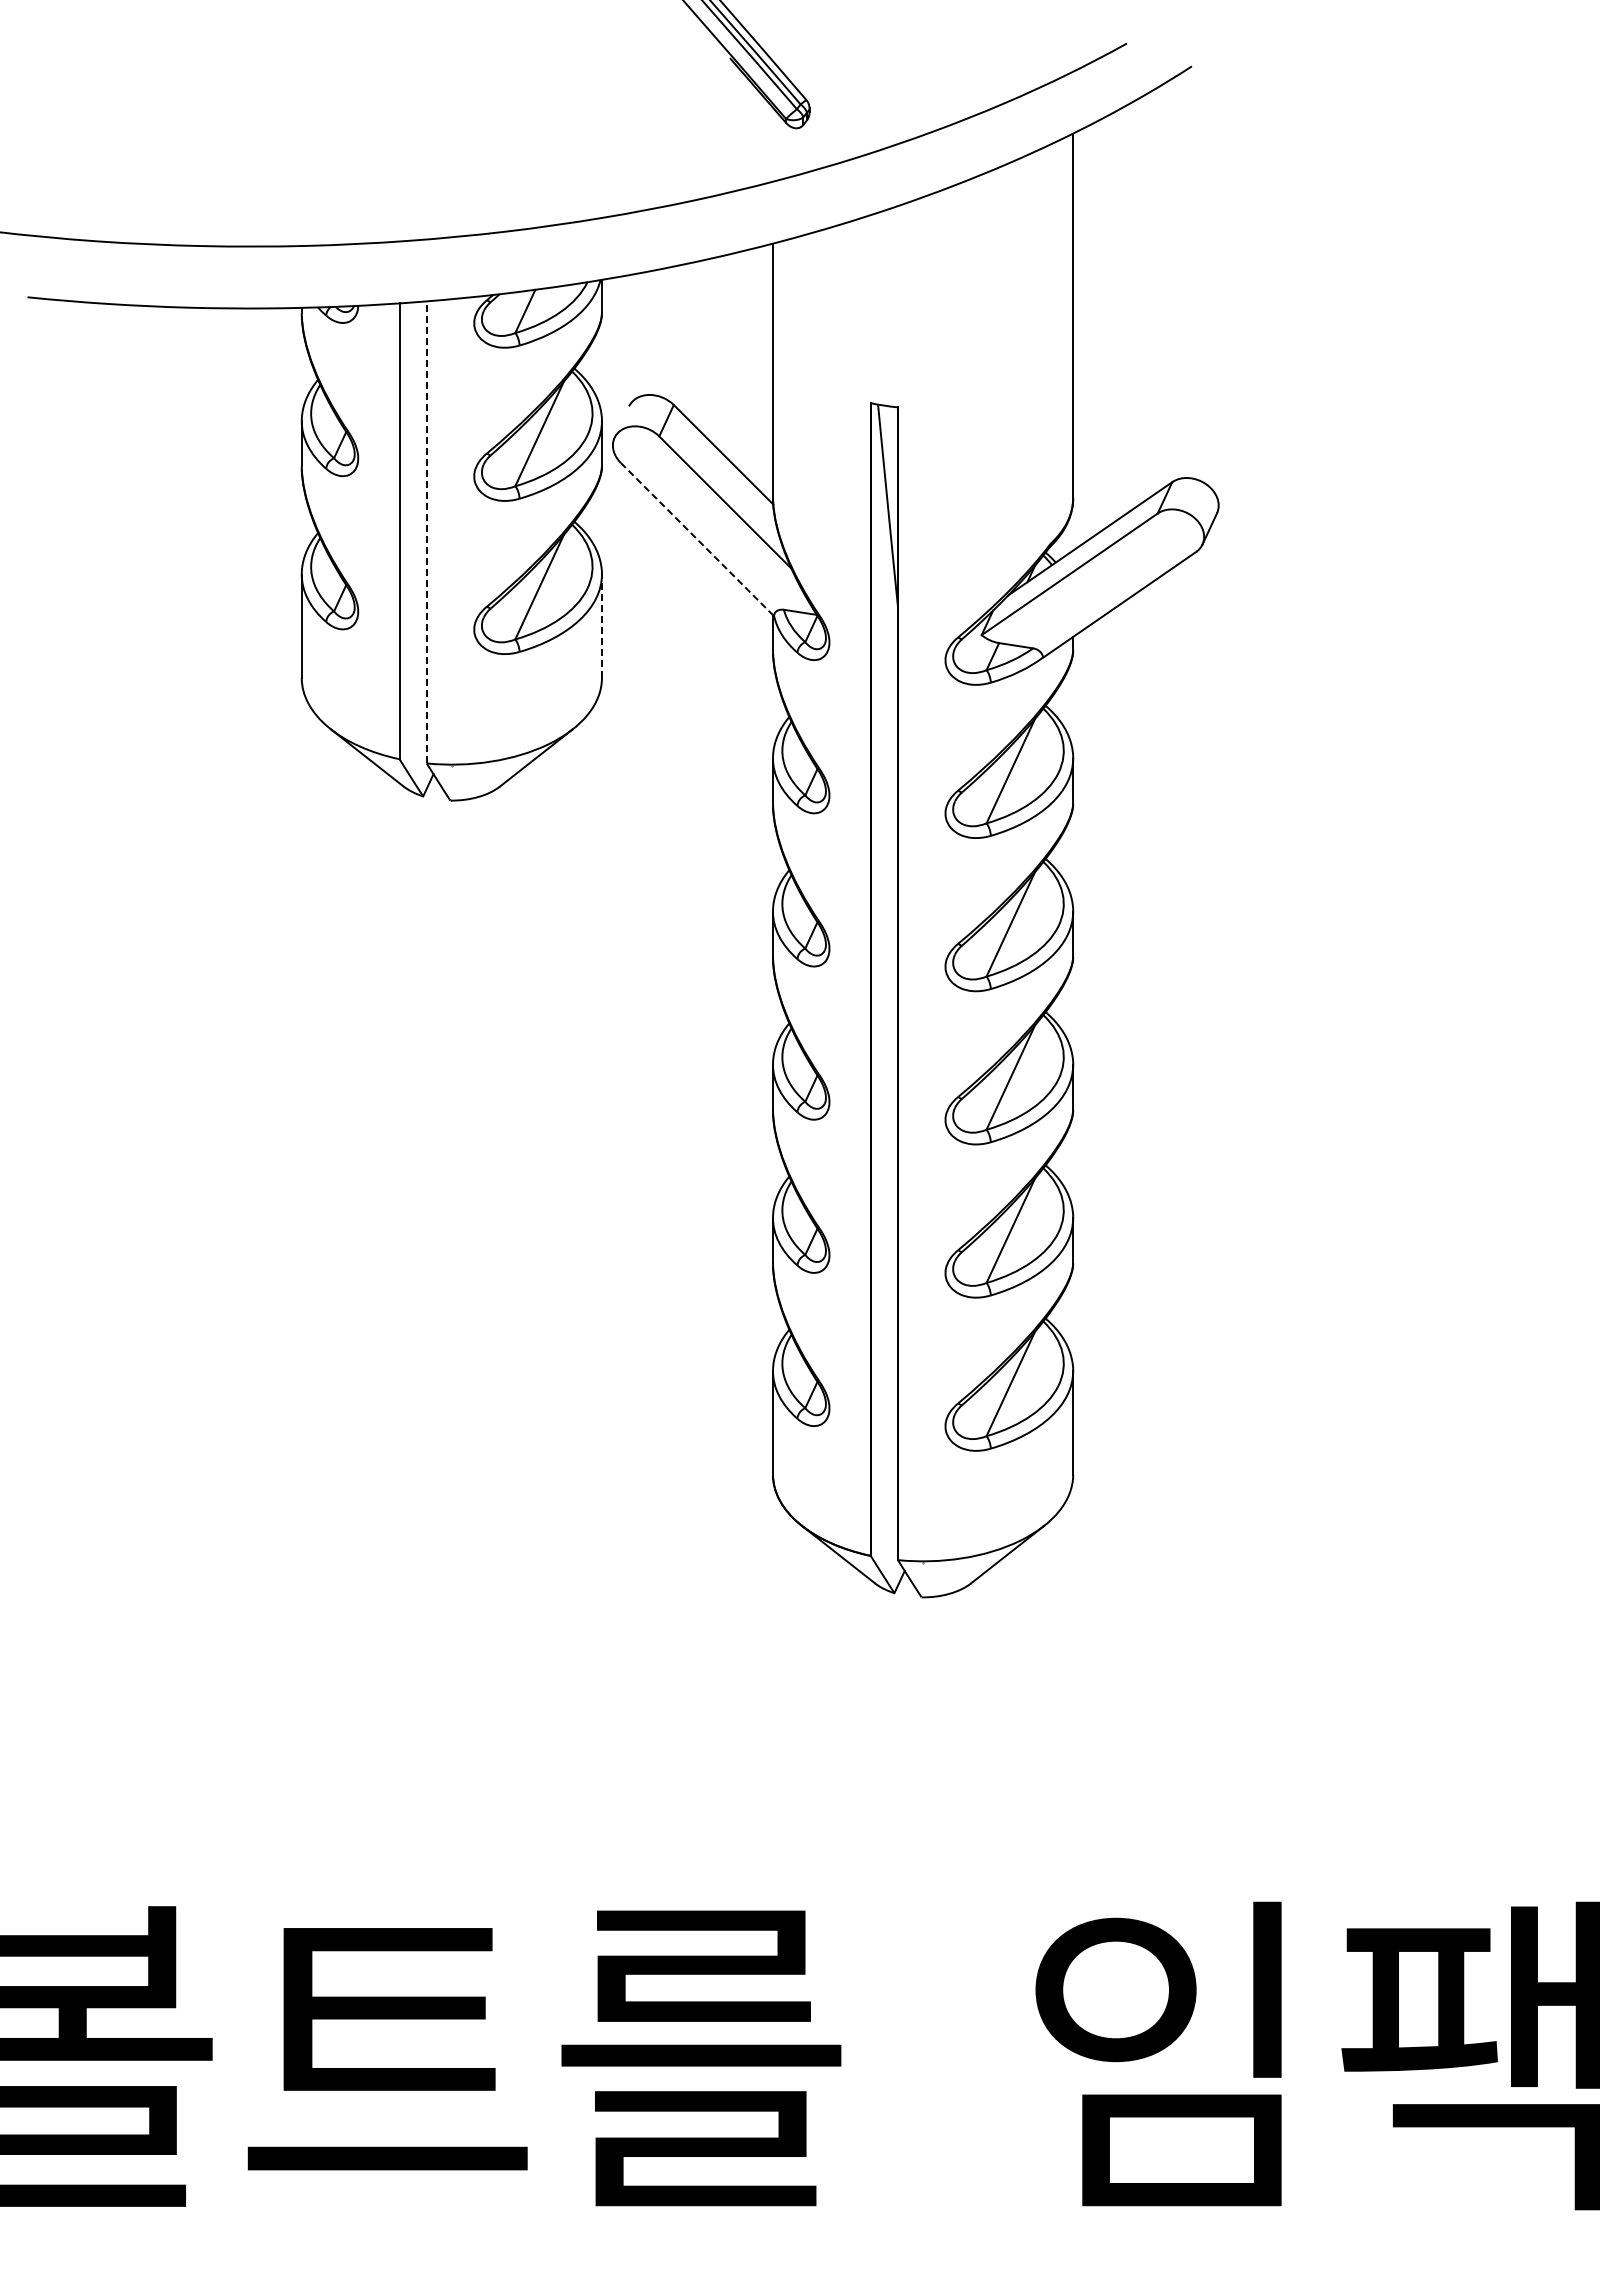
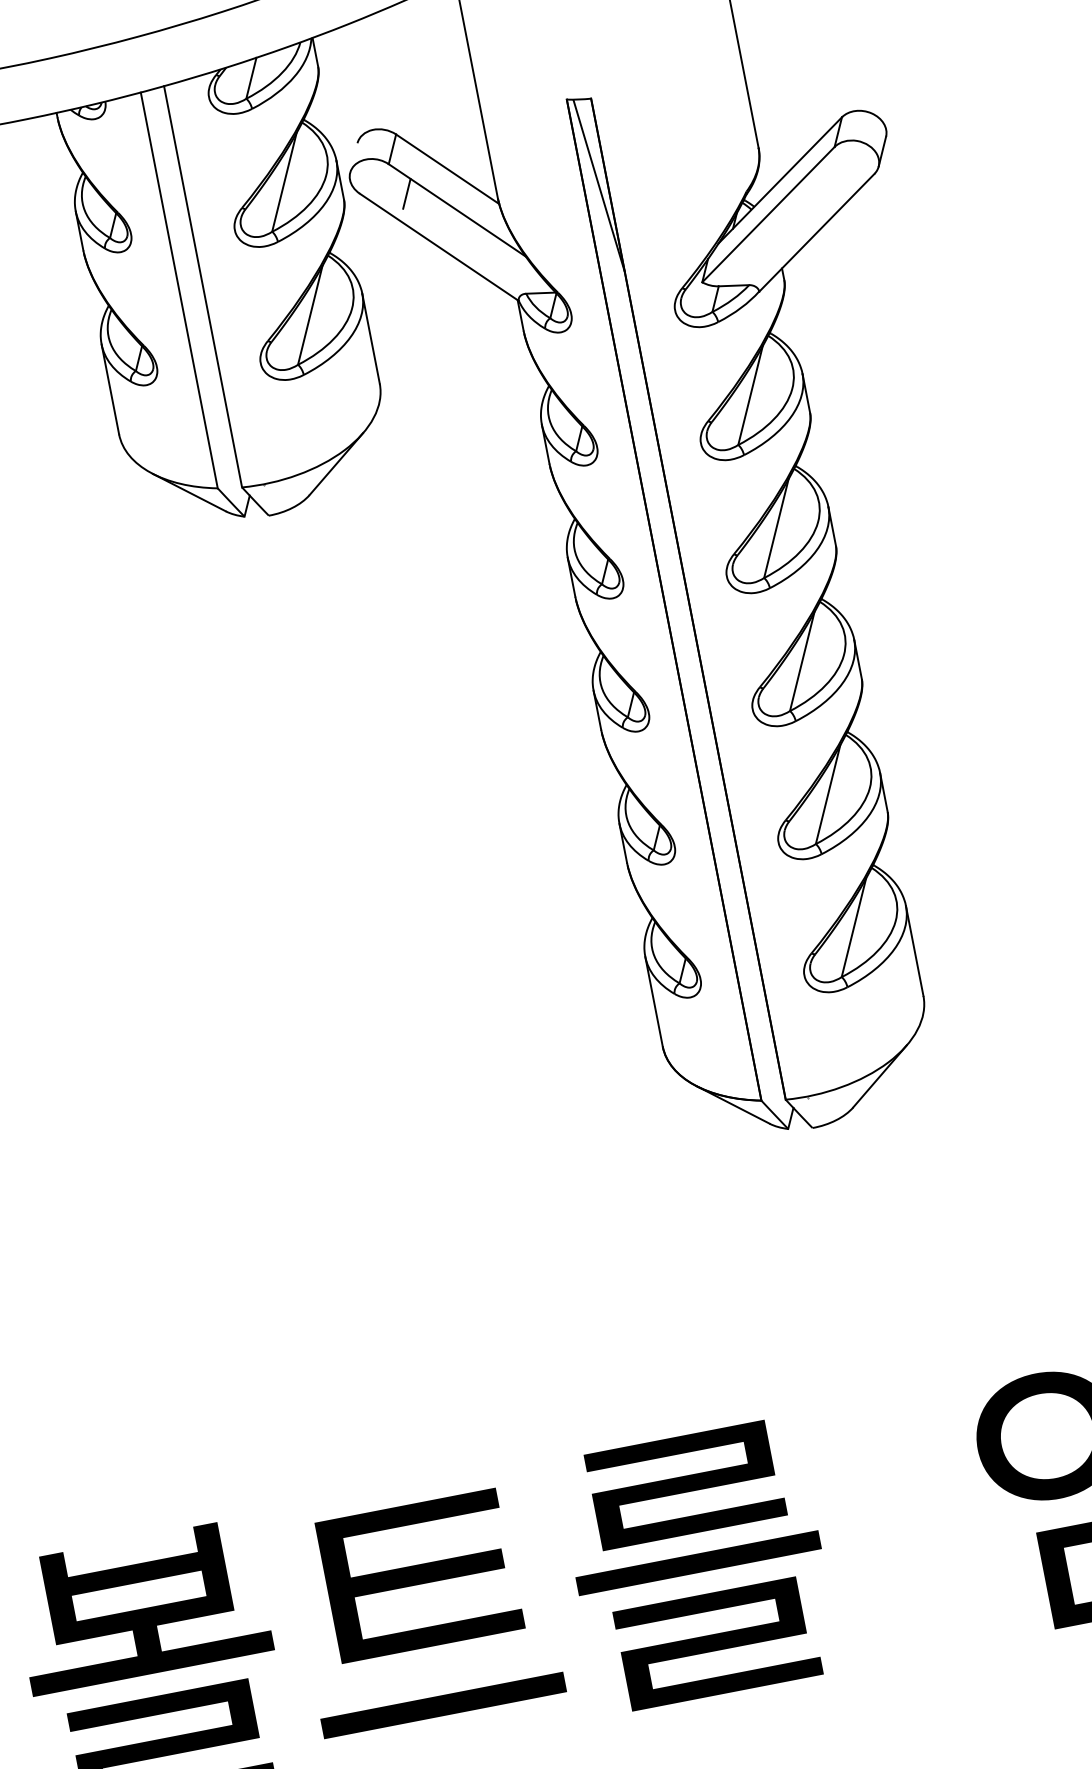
line: (672, 472) -> (406, 193), added
line: (426, 531) -> (202, 286), dashed -> solid
line: (697, 539) -> (439, 247), dashed -> solid
line: (601, 626) -> (370, 339), dashed -> solid

